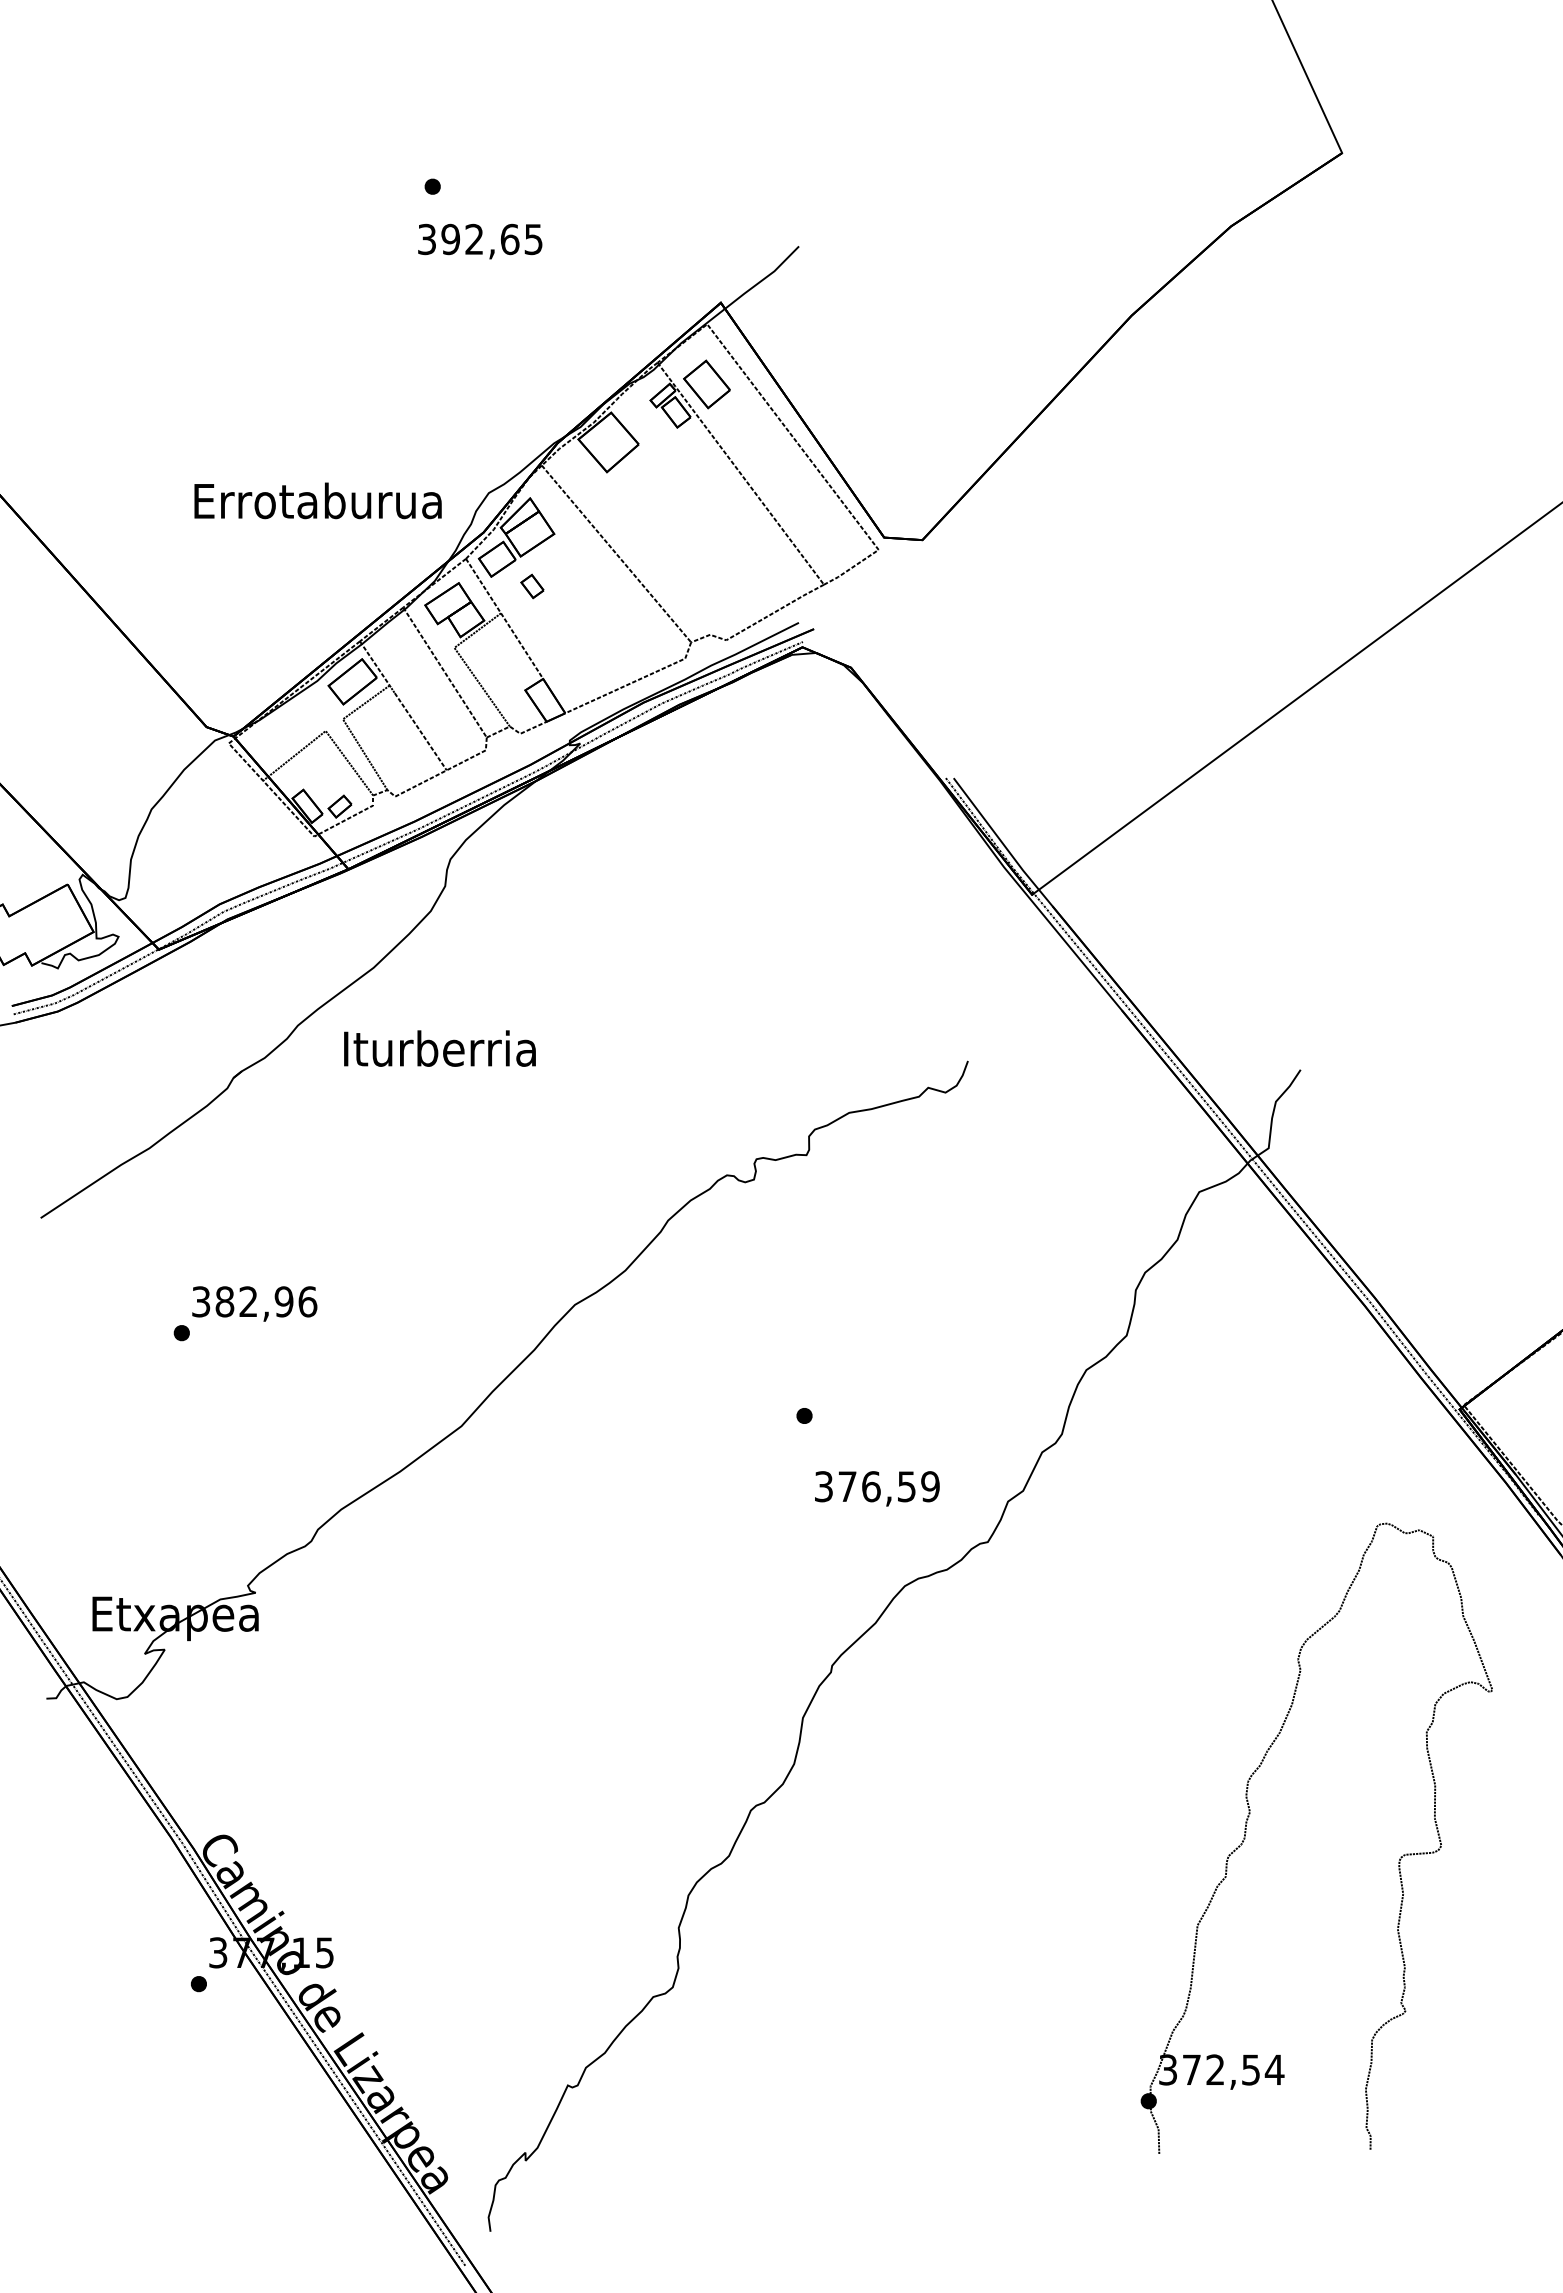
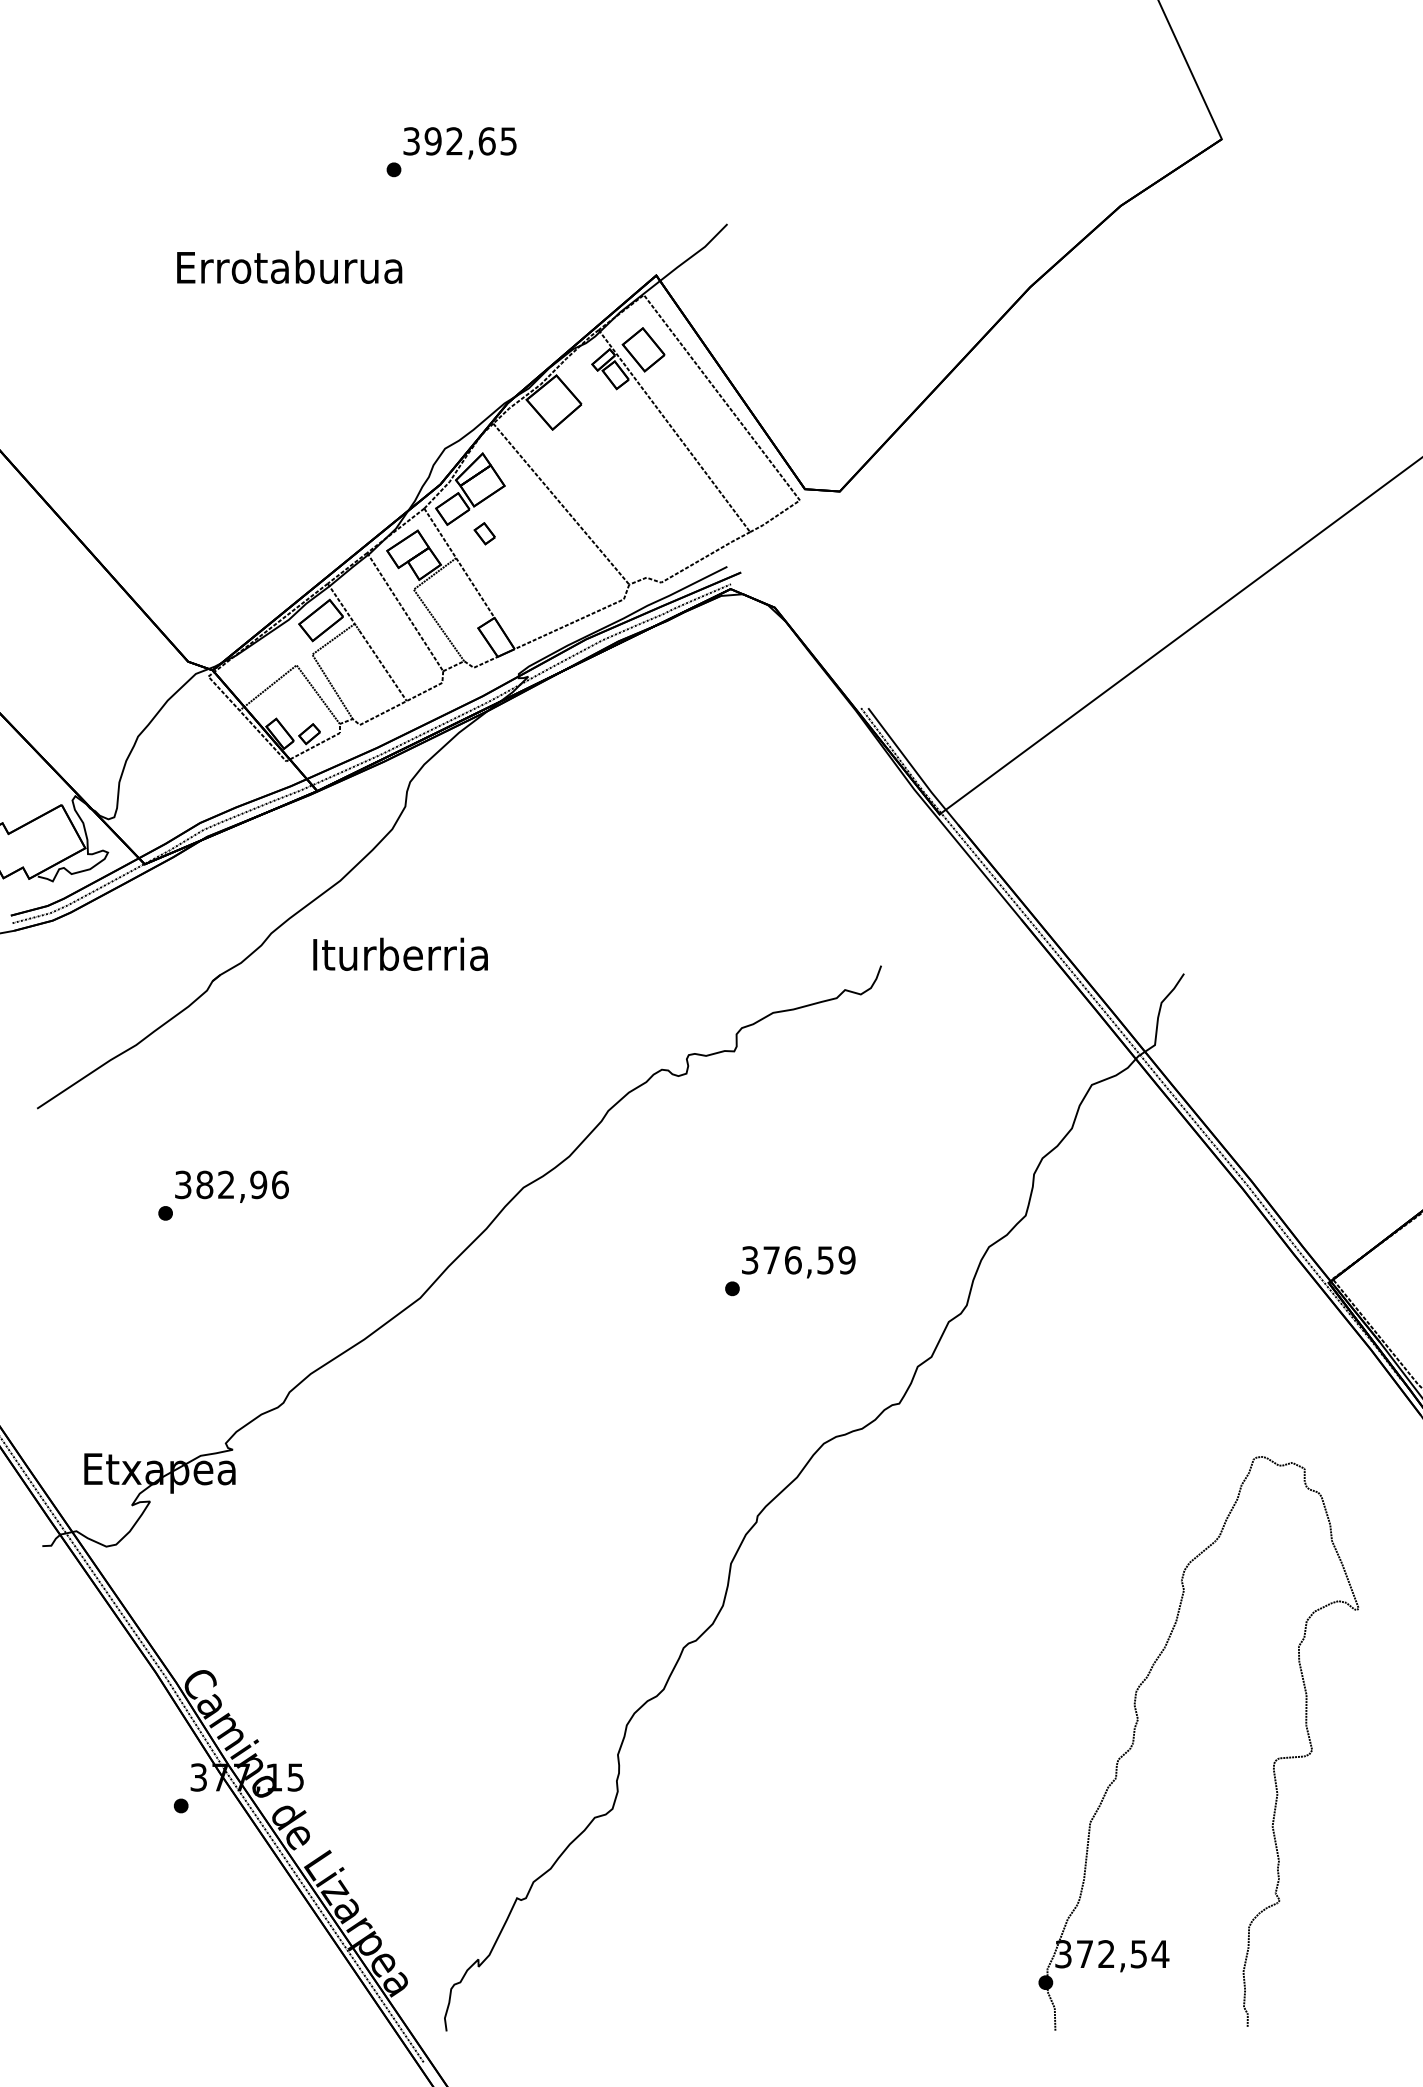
text: (480, 241) -> (460, 143), moved
text: (317, 500) -> (289, 267), moved
text: (877, 1488) -> (798, 1261), moved
part: (1250, 1814) -> (1138, 1721), moved

